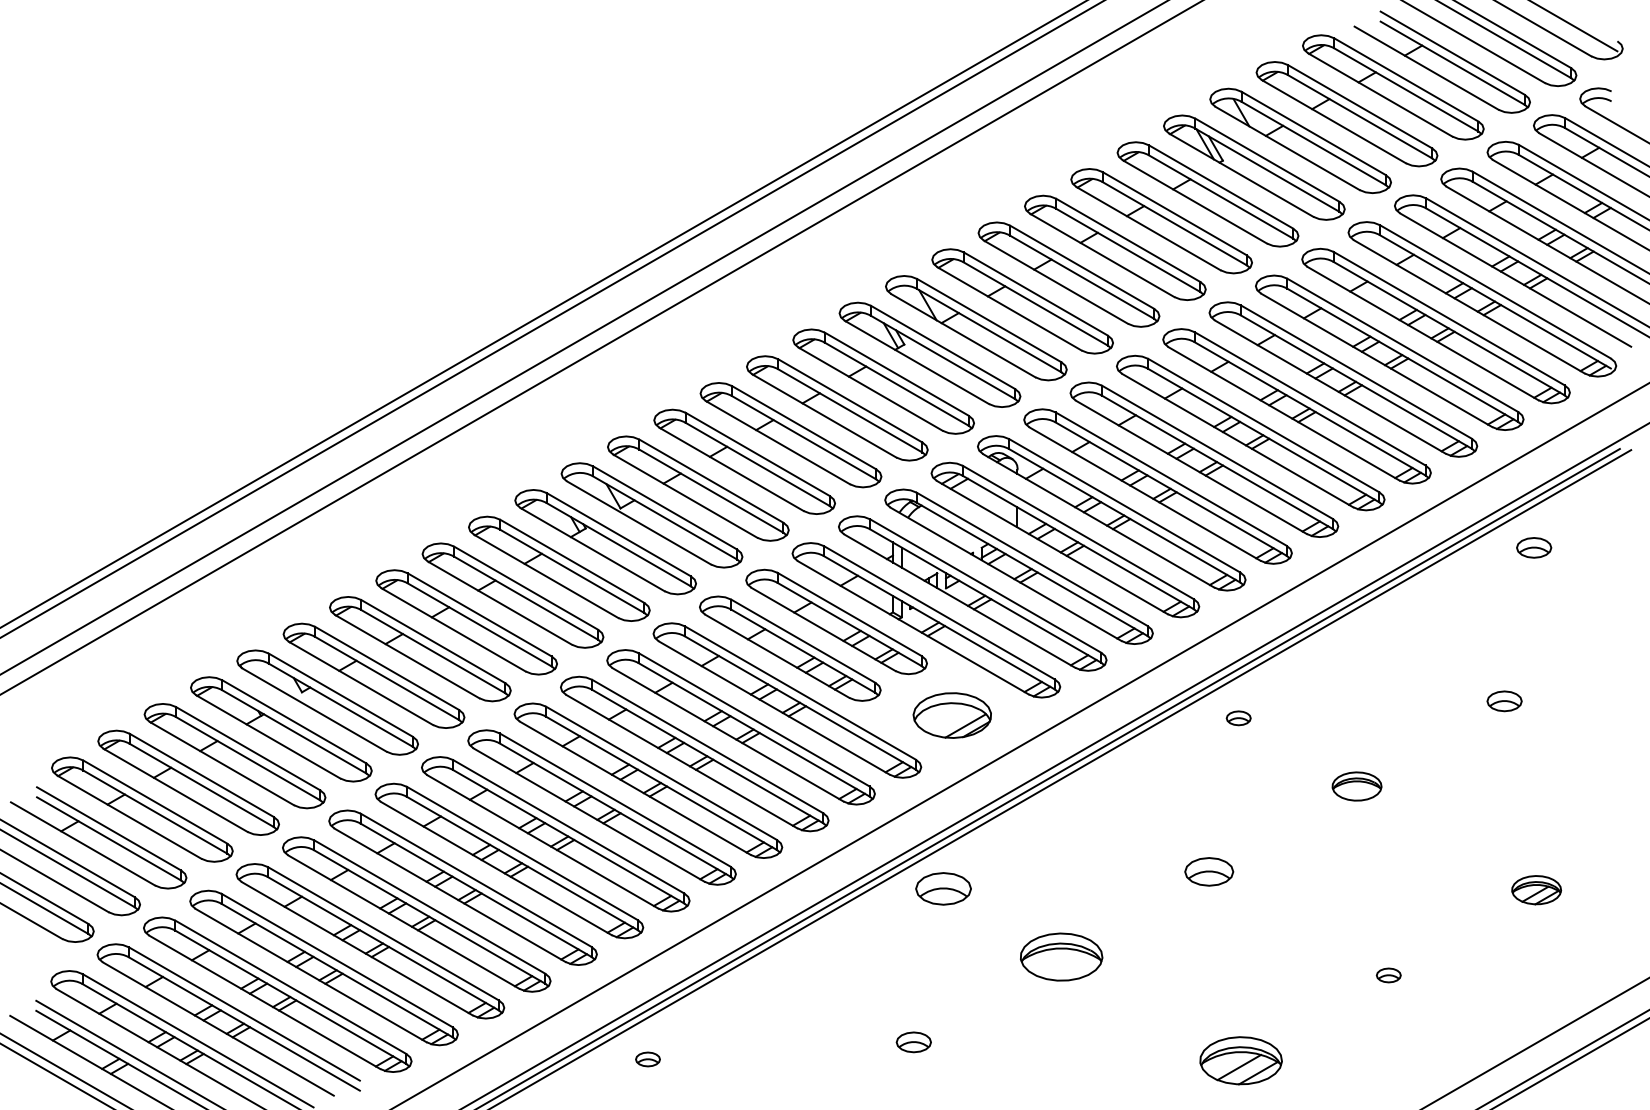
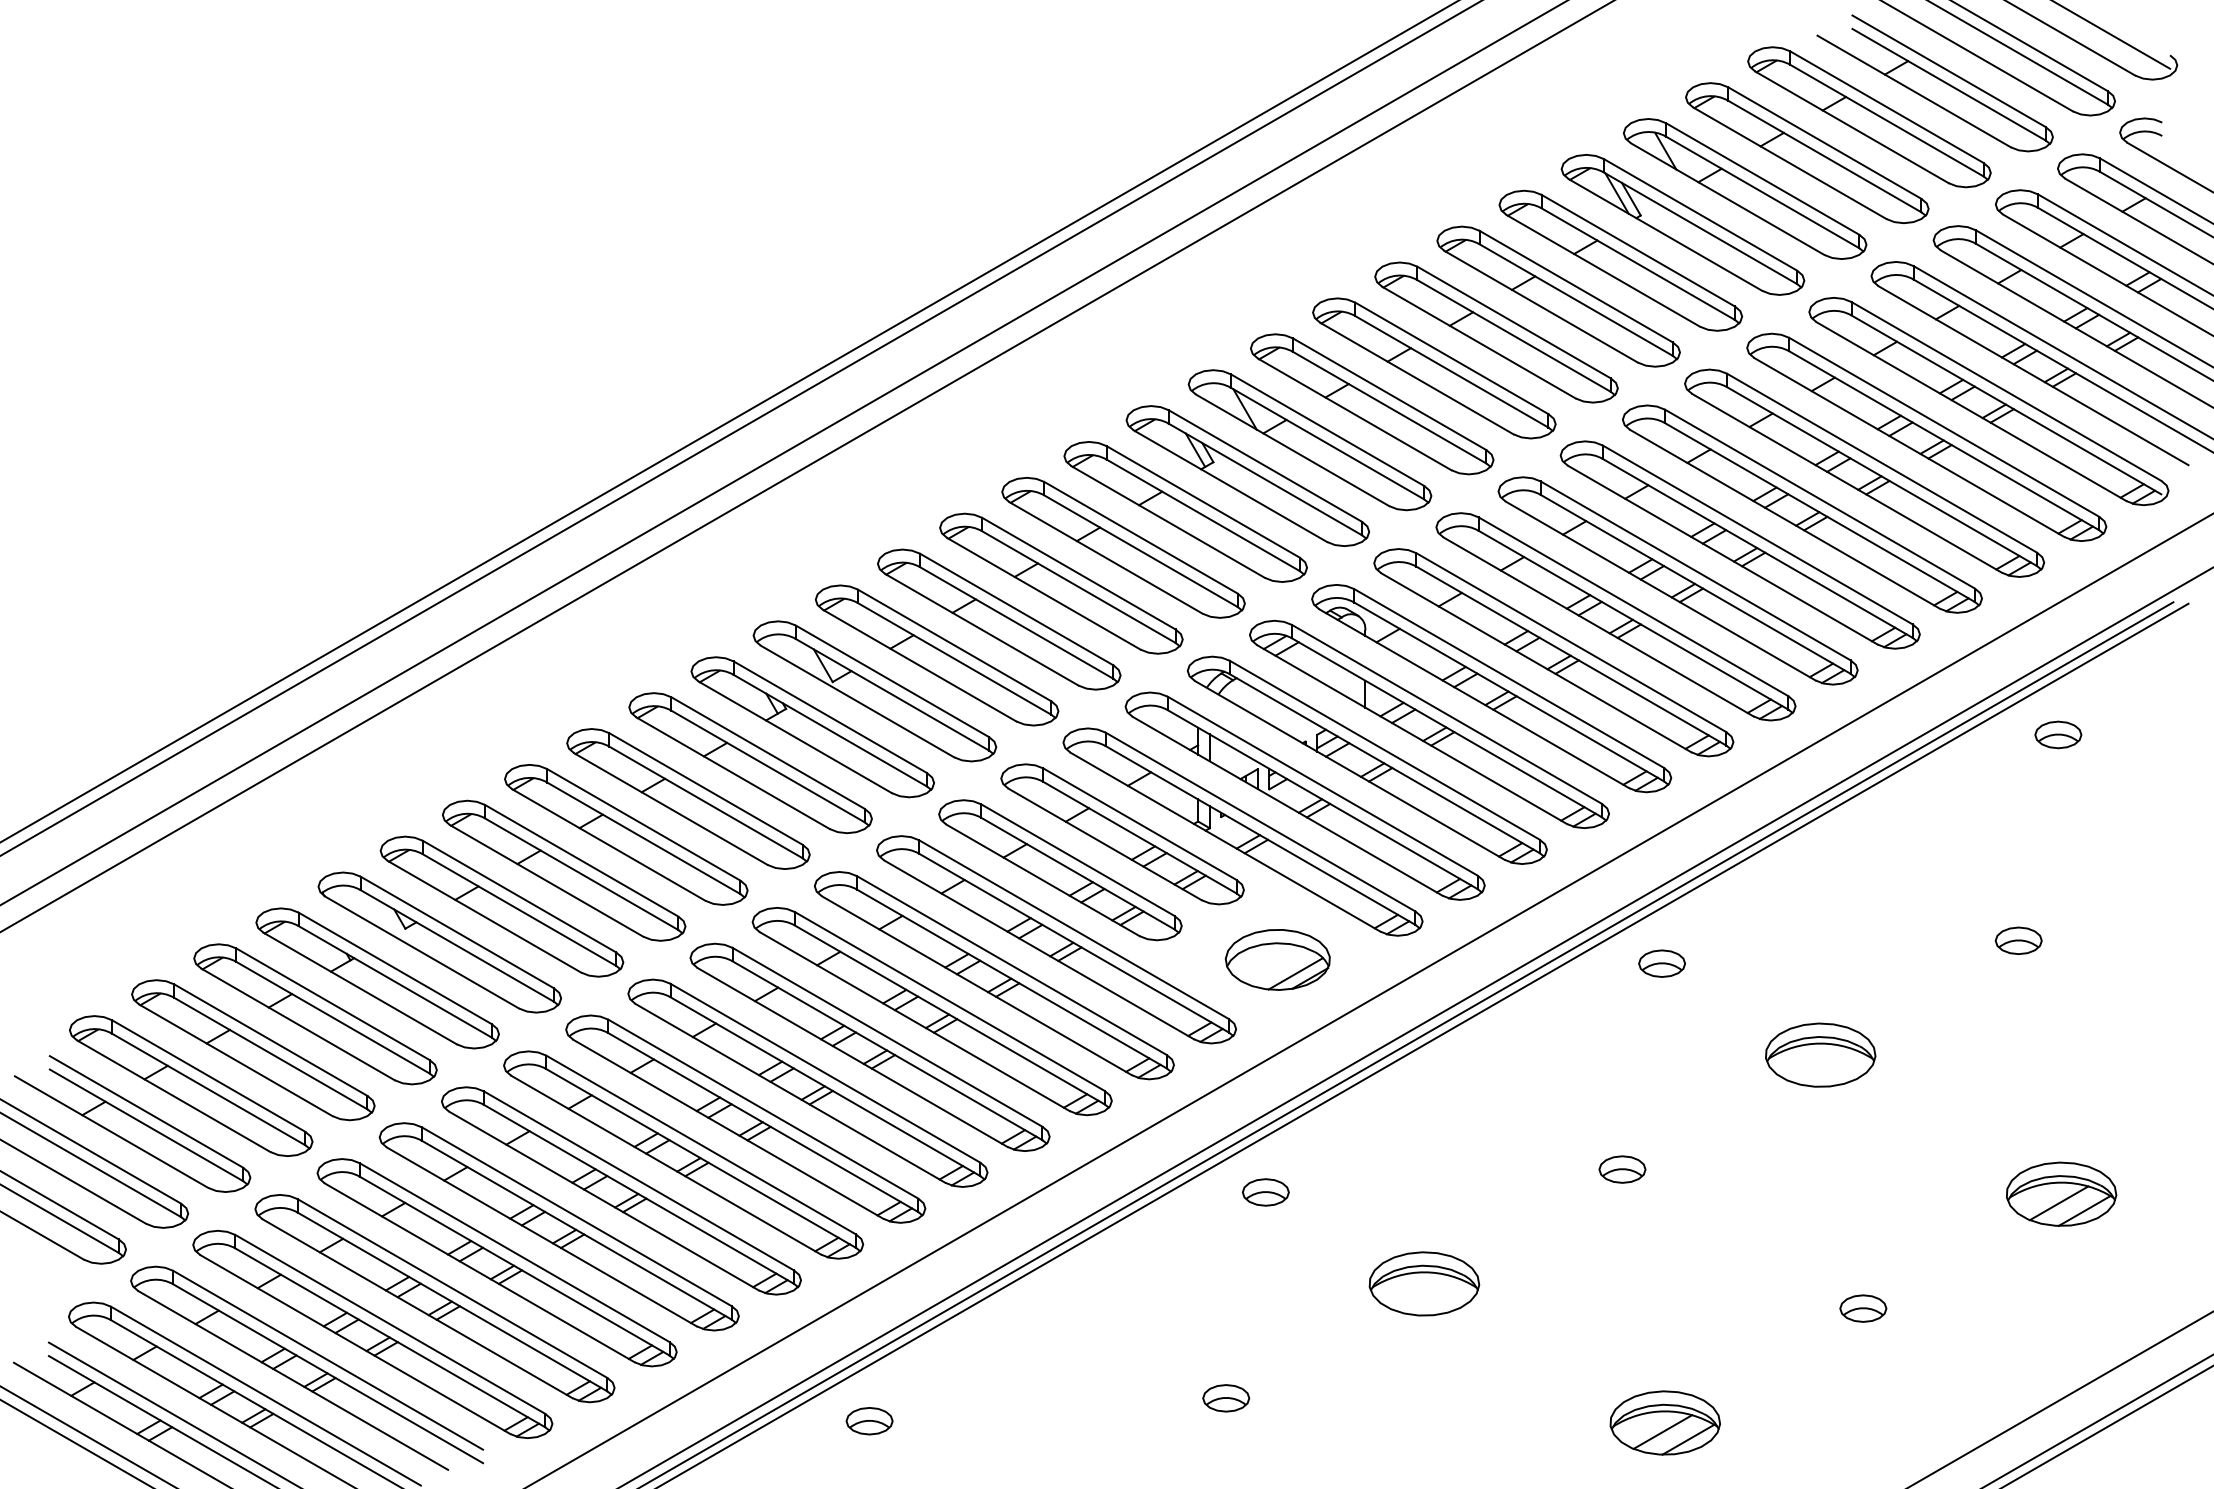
part: (1238, 718) -> (1661, 963), size x1.43
part: (1356, 786) -> (1820, 1054), size x1.67
part: (1209, 871) -> (1622, 1169), size x0.71
part: (943, 888) -> (1265, 1192), size x0.62
part: (1536, 889) -> (2061, 1193), size x1.67
part: (1388, 975) -> (1863, 1308), size x1.43
part: (647, 1059) -> (869, 1421), size x1.43

